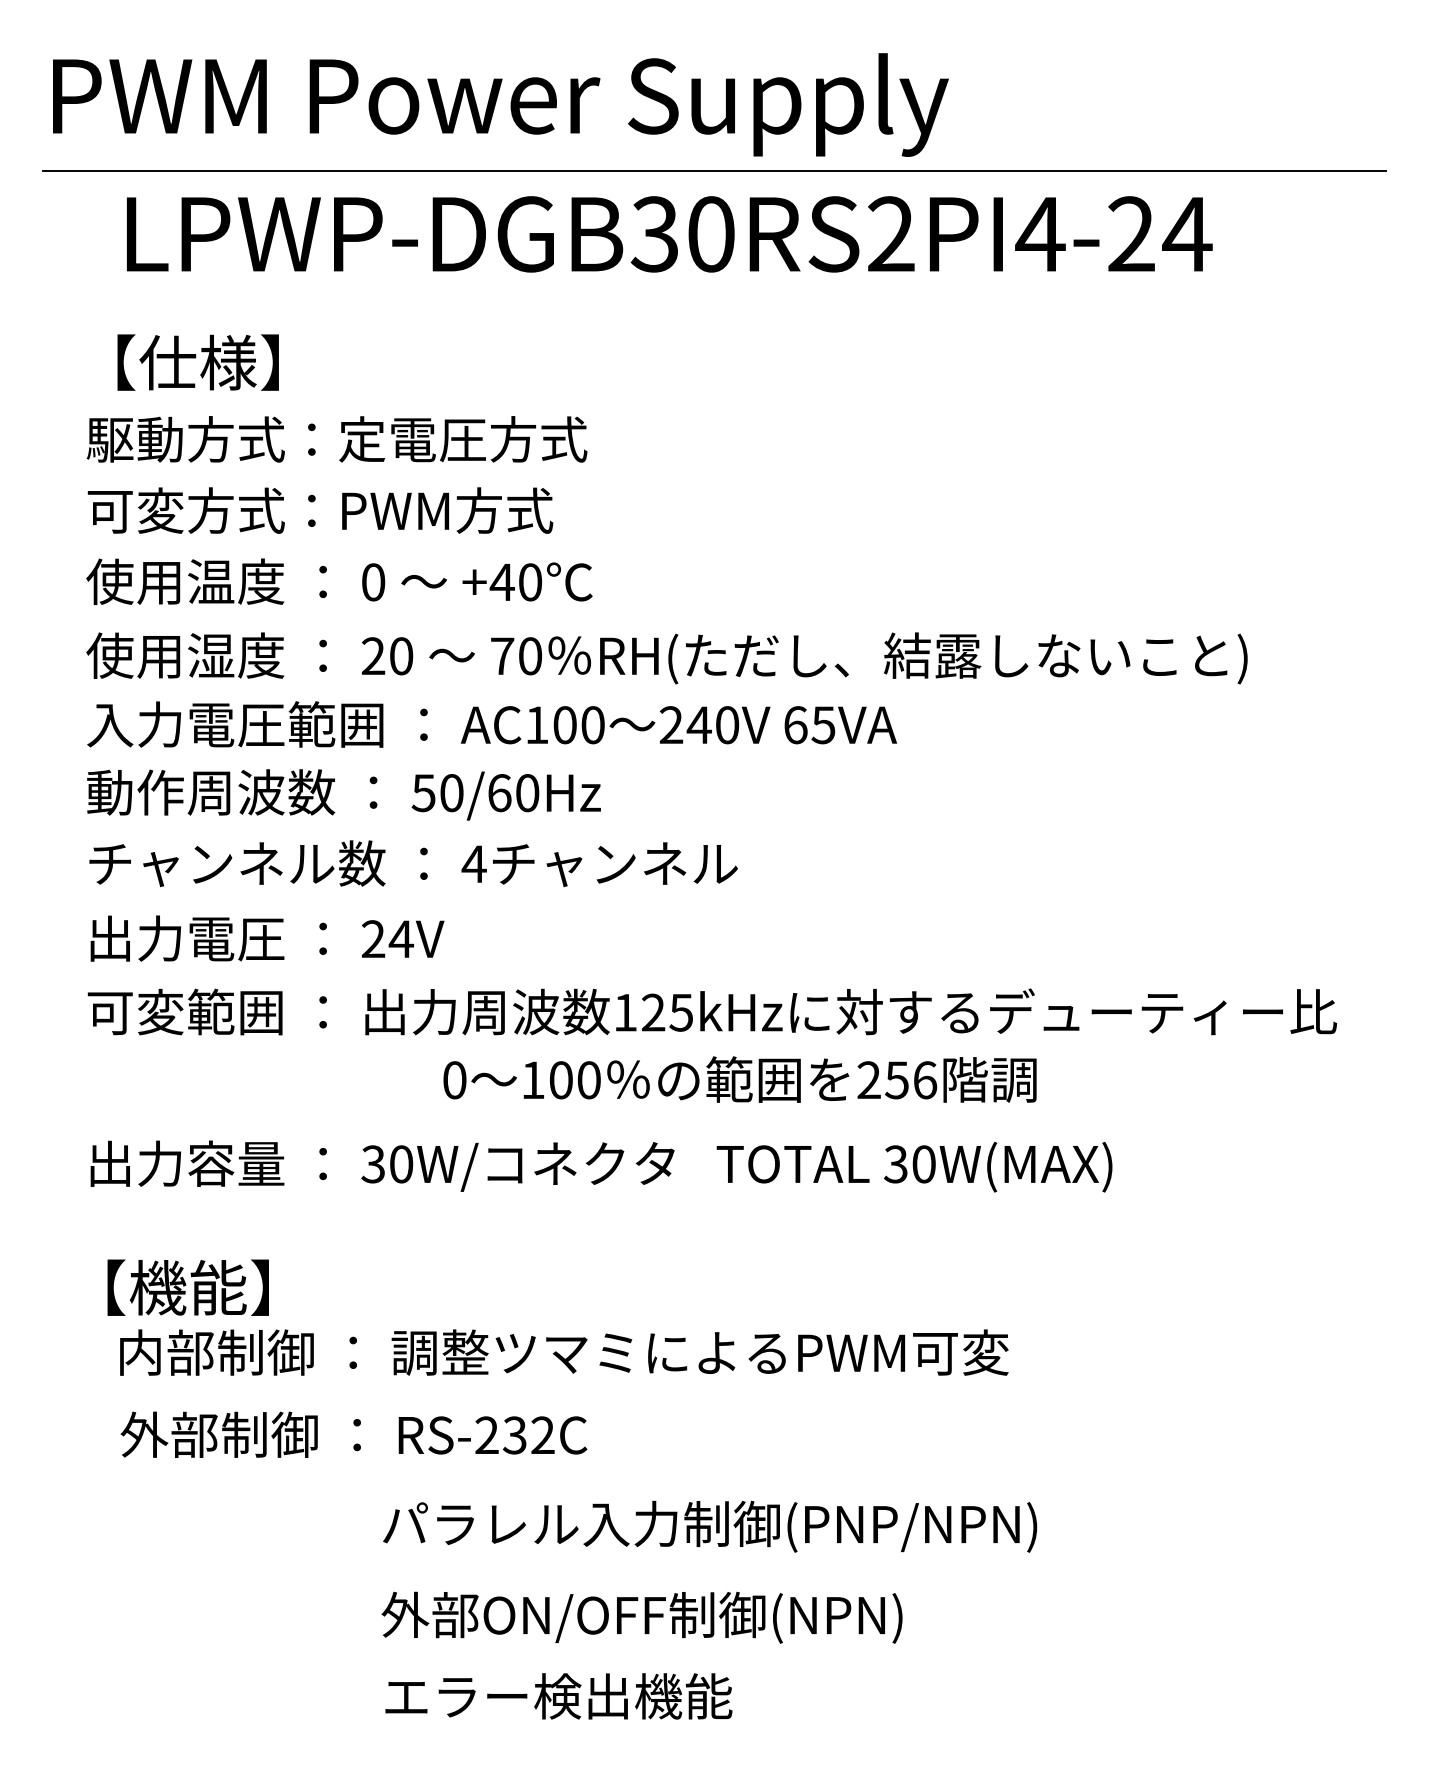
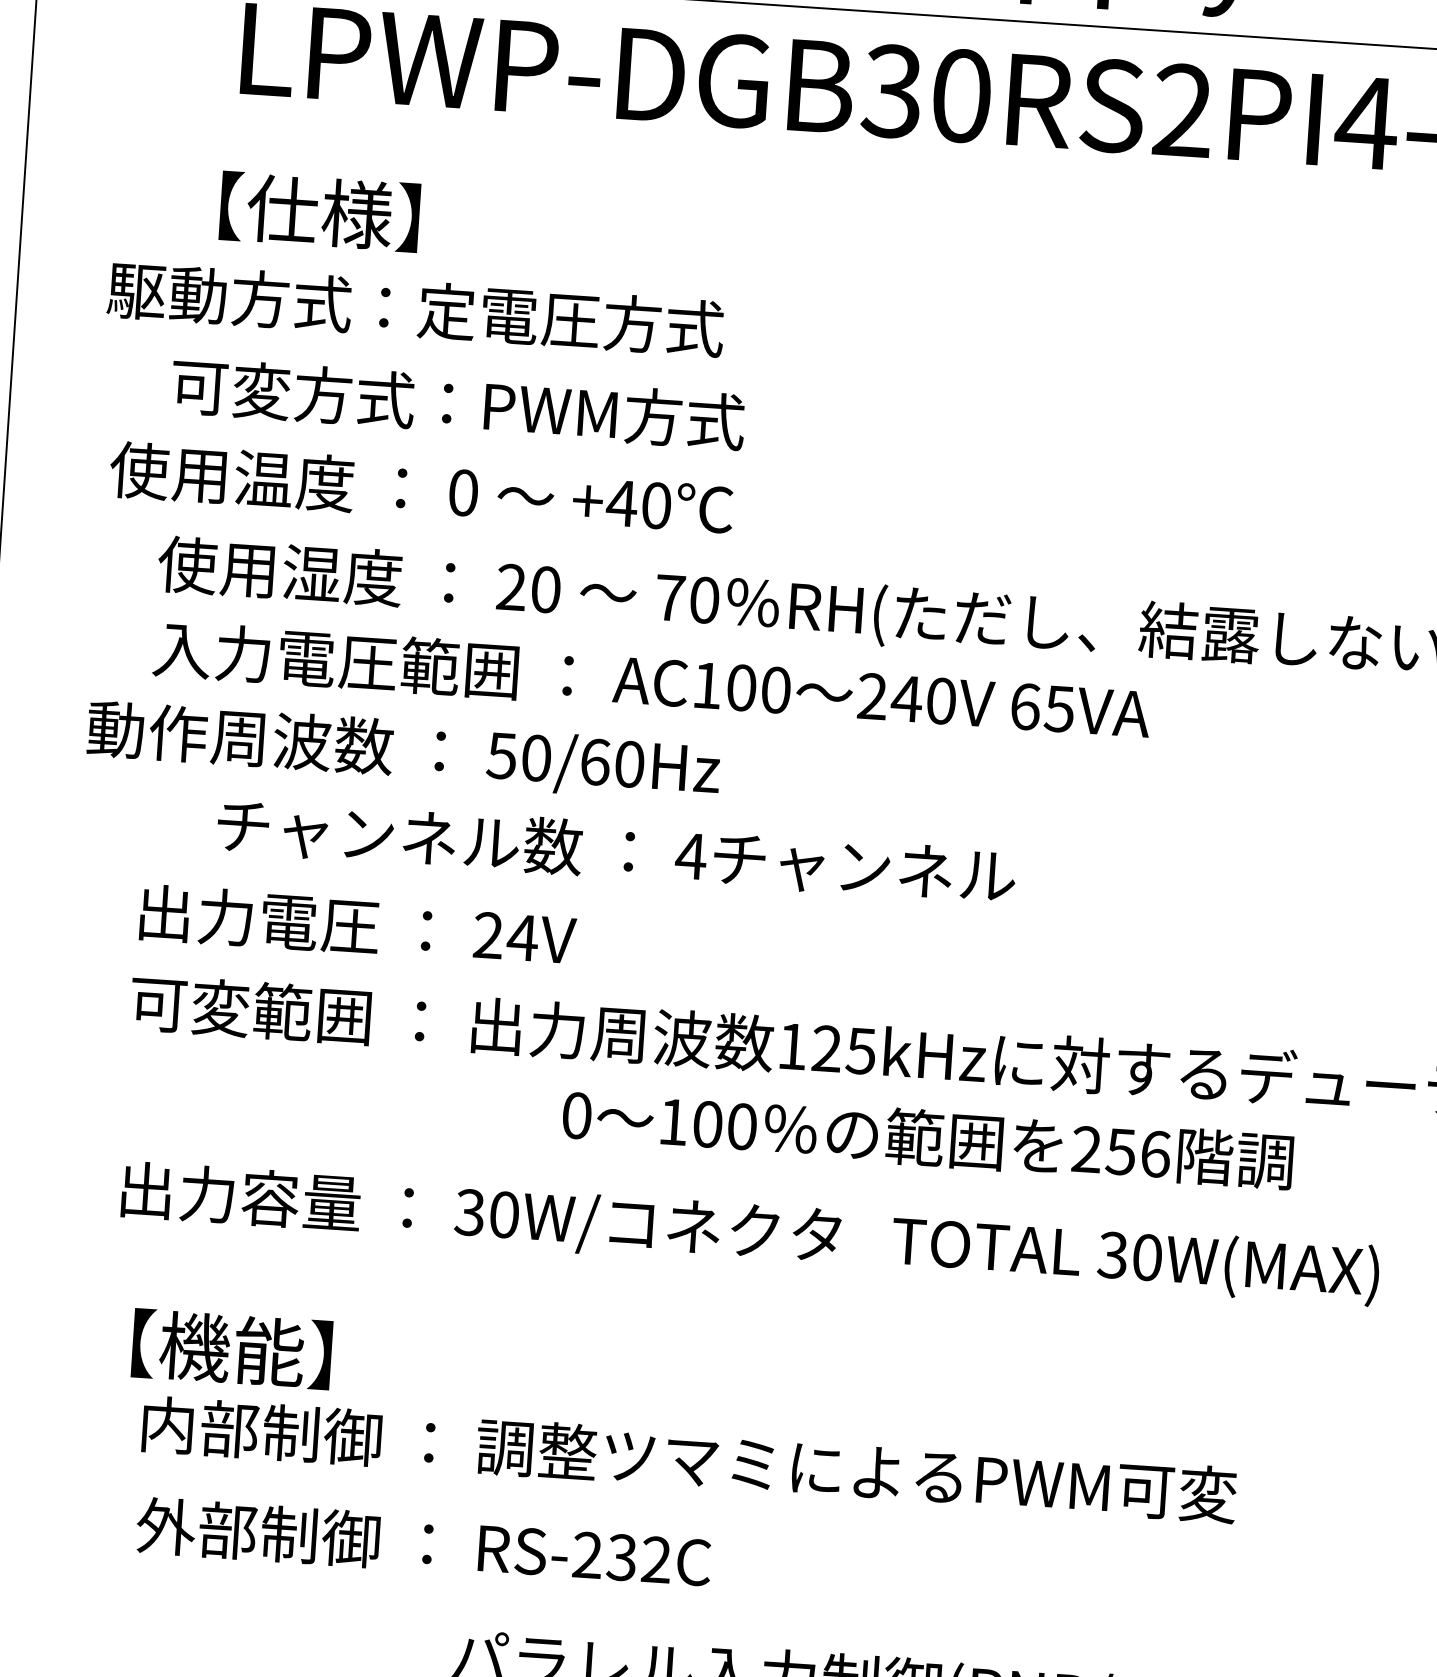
text: (336, 439) -> (415, 309), moved
text: (339, 581) -> (421, 489), moved
text: (343, 794) -> (403, 751), moved
text: (413, 863) -> (616, 850), moved

